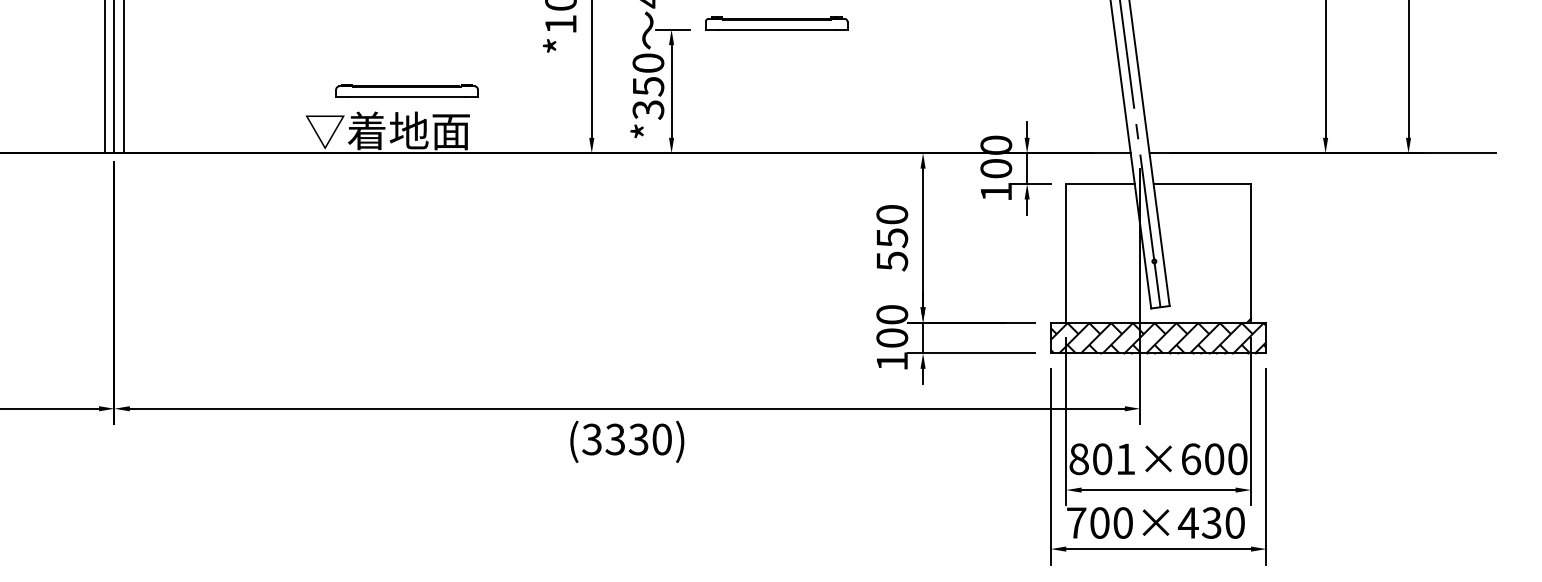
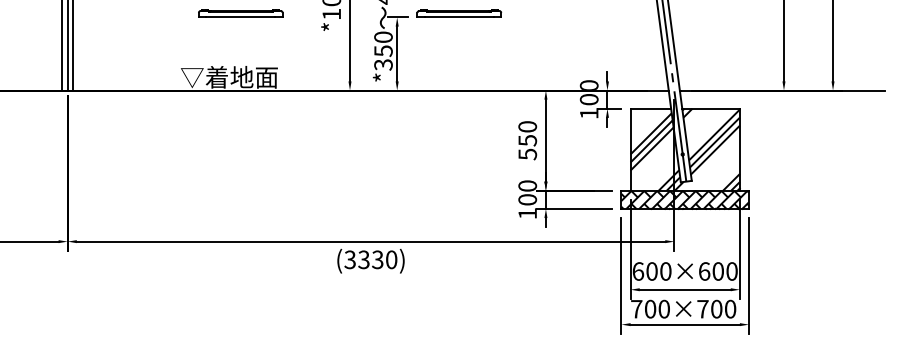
part: (406, 90) -> (240, 13), moved
hatch: (1157, 252) -> (684, 149), added
text: (1101, 459) -> (651, 271), 801×600 -> 600×600
text: (1199, 523) -> (709, 309), 700×430 -> 700×700

